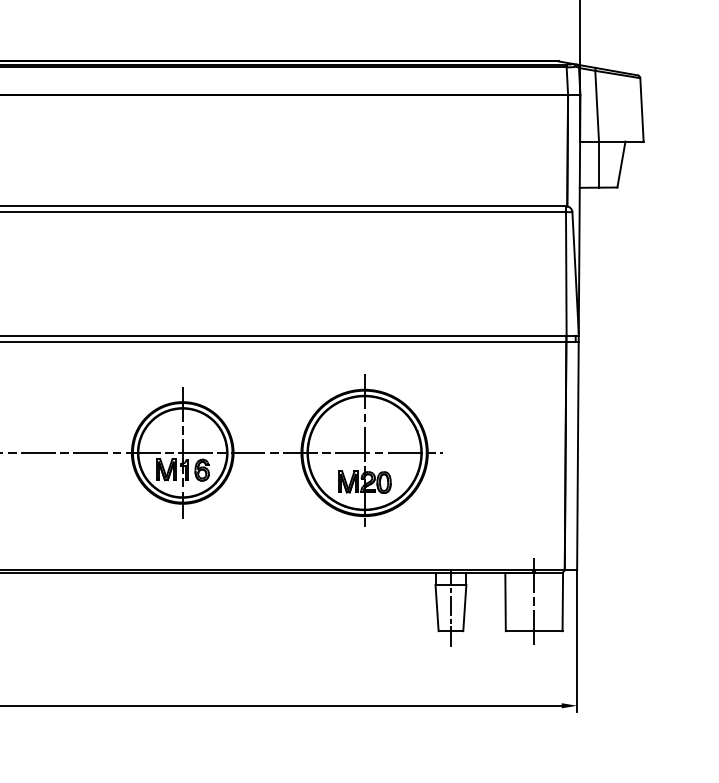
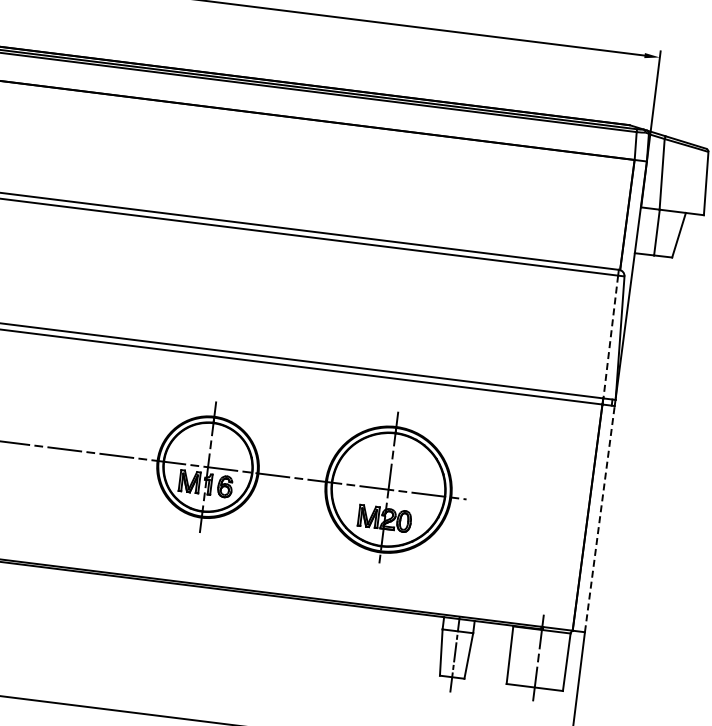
line: (566, 274) -> (610, 337), solid -> dashed
line: (577, 455) -> (599, 518), solid -> dashed

